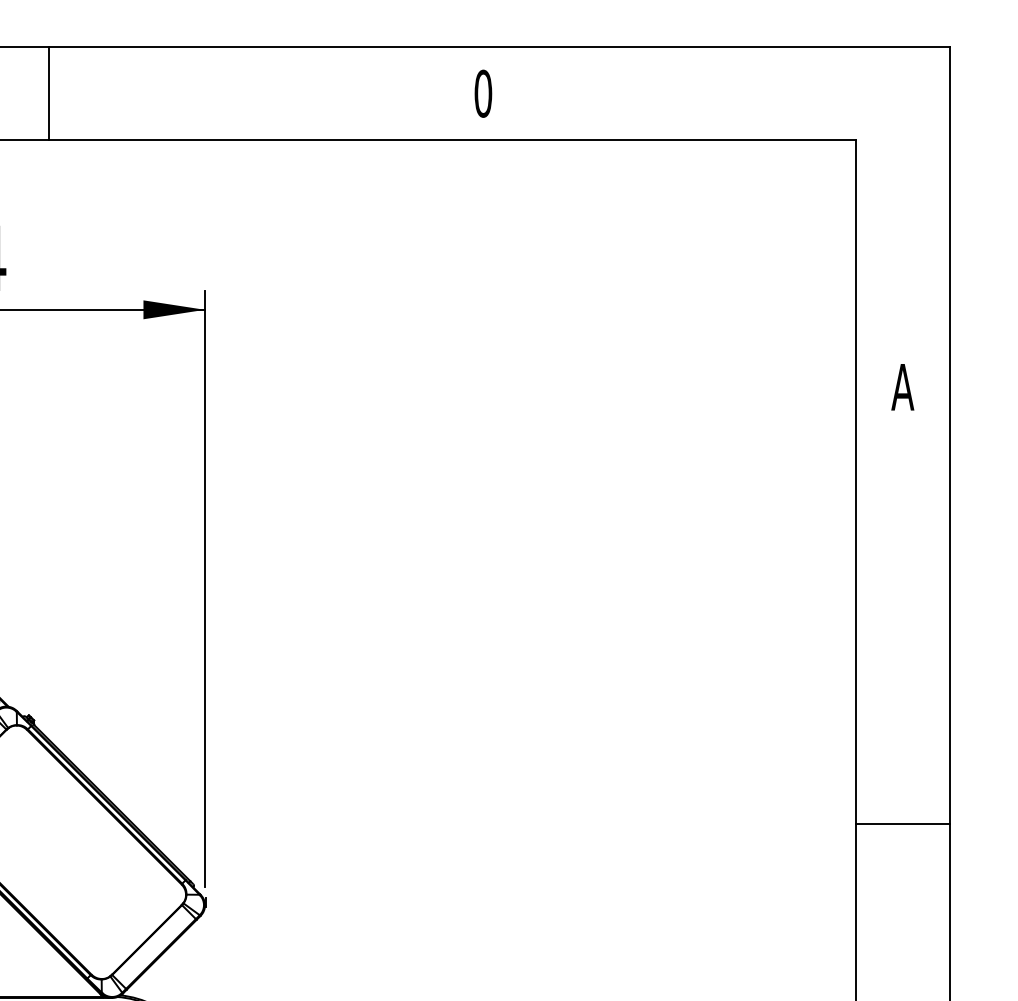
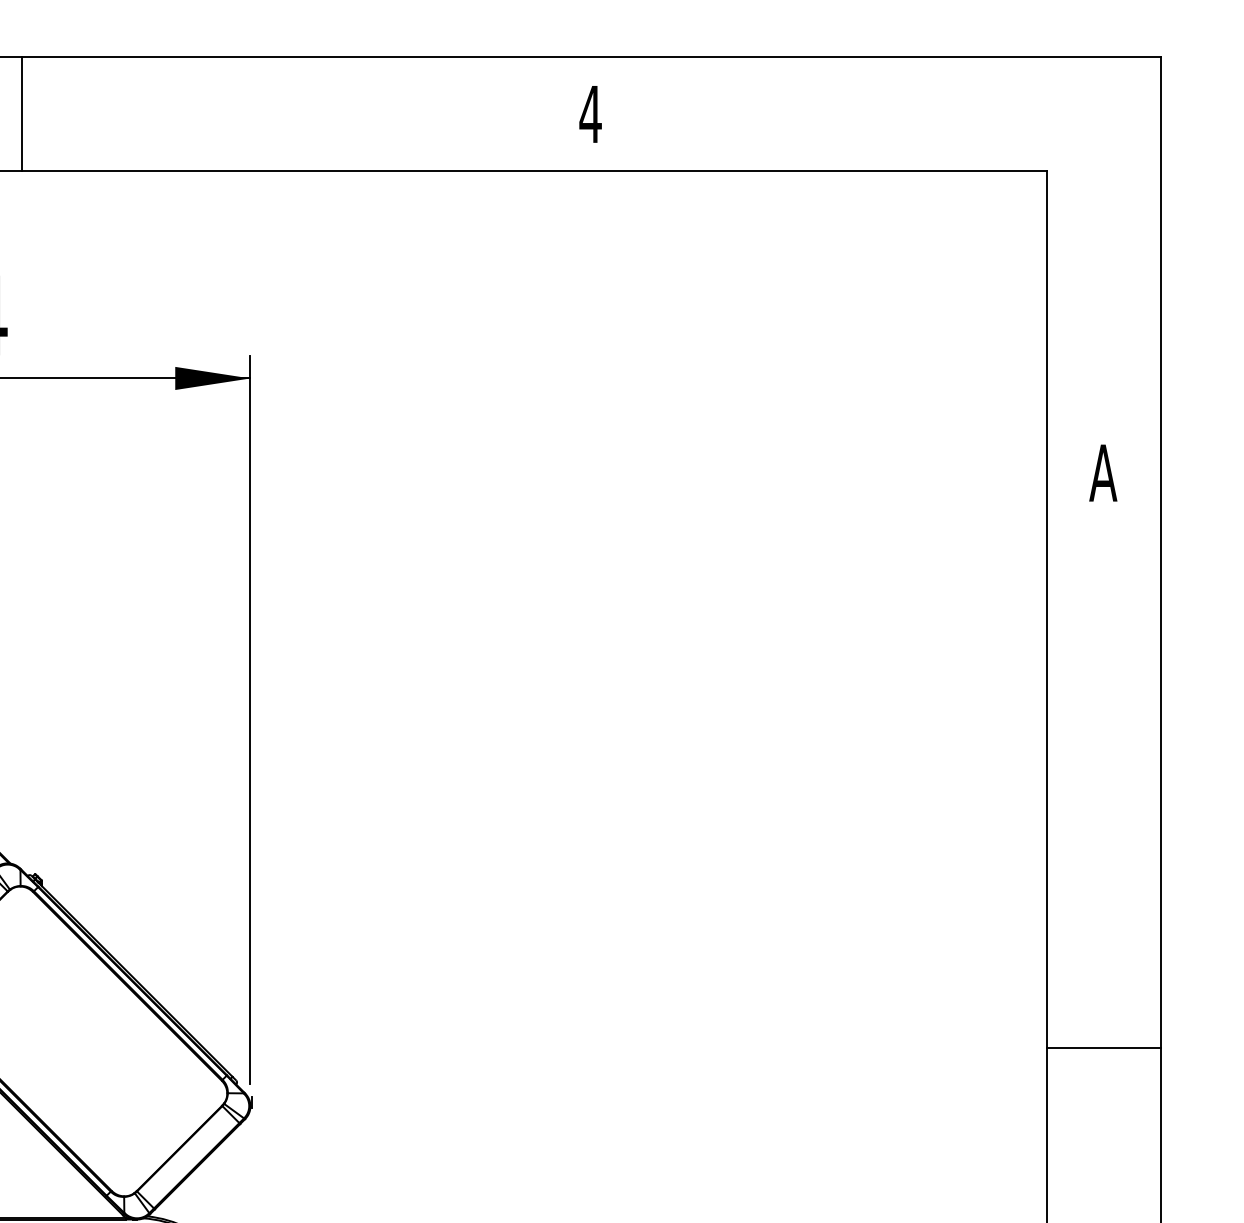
line: (48, 93) -> (21, 113), moved
text: (483, 93) -> (590, 114), 0 -> 4
line: (902, 823) -> (1103, 1047), moved

